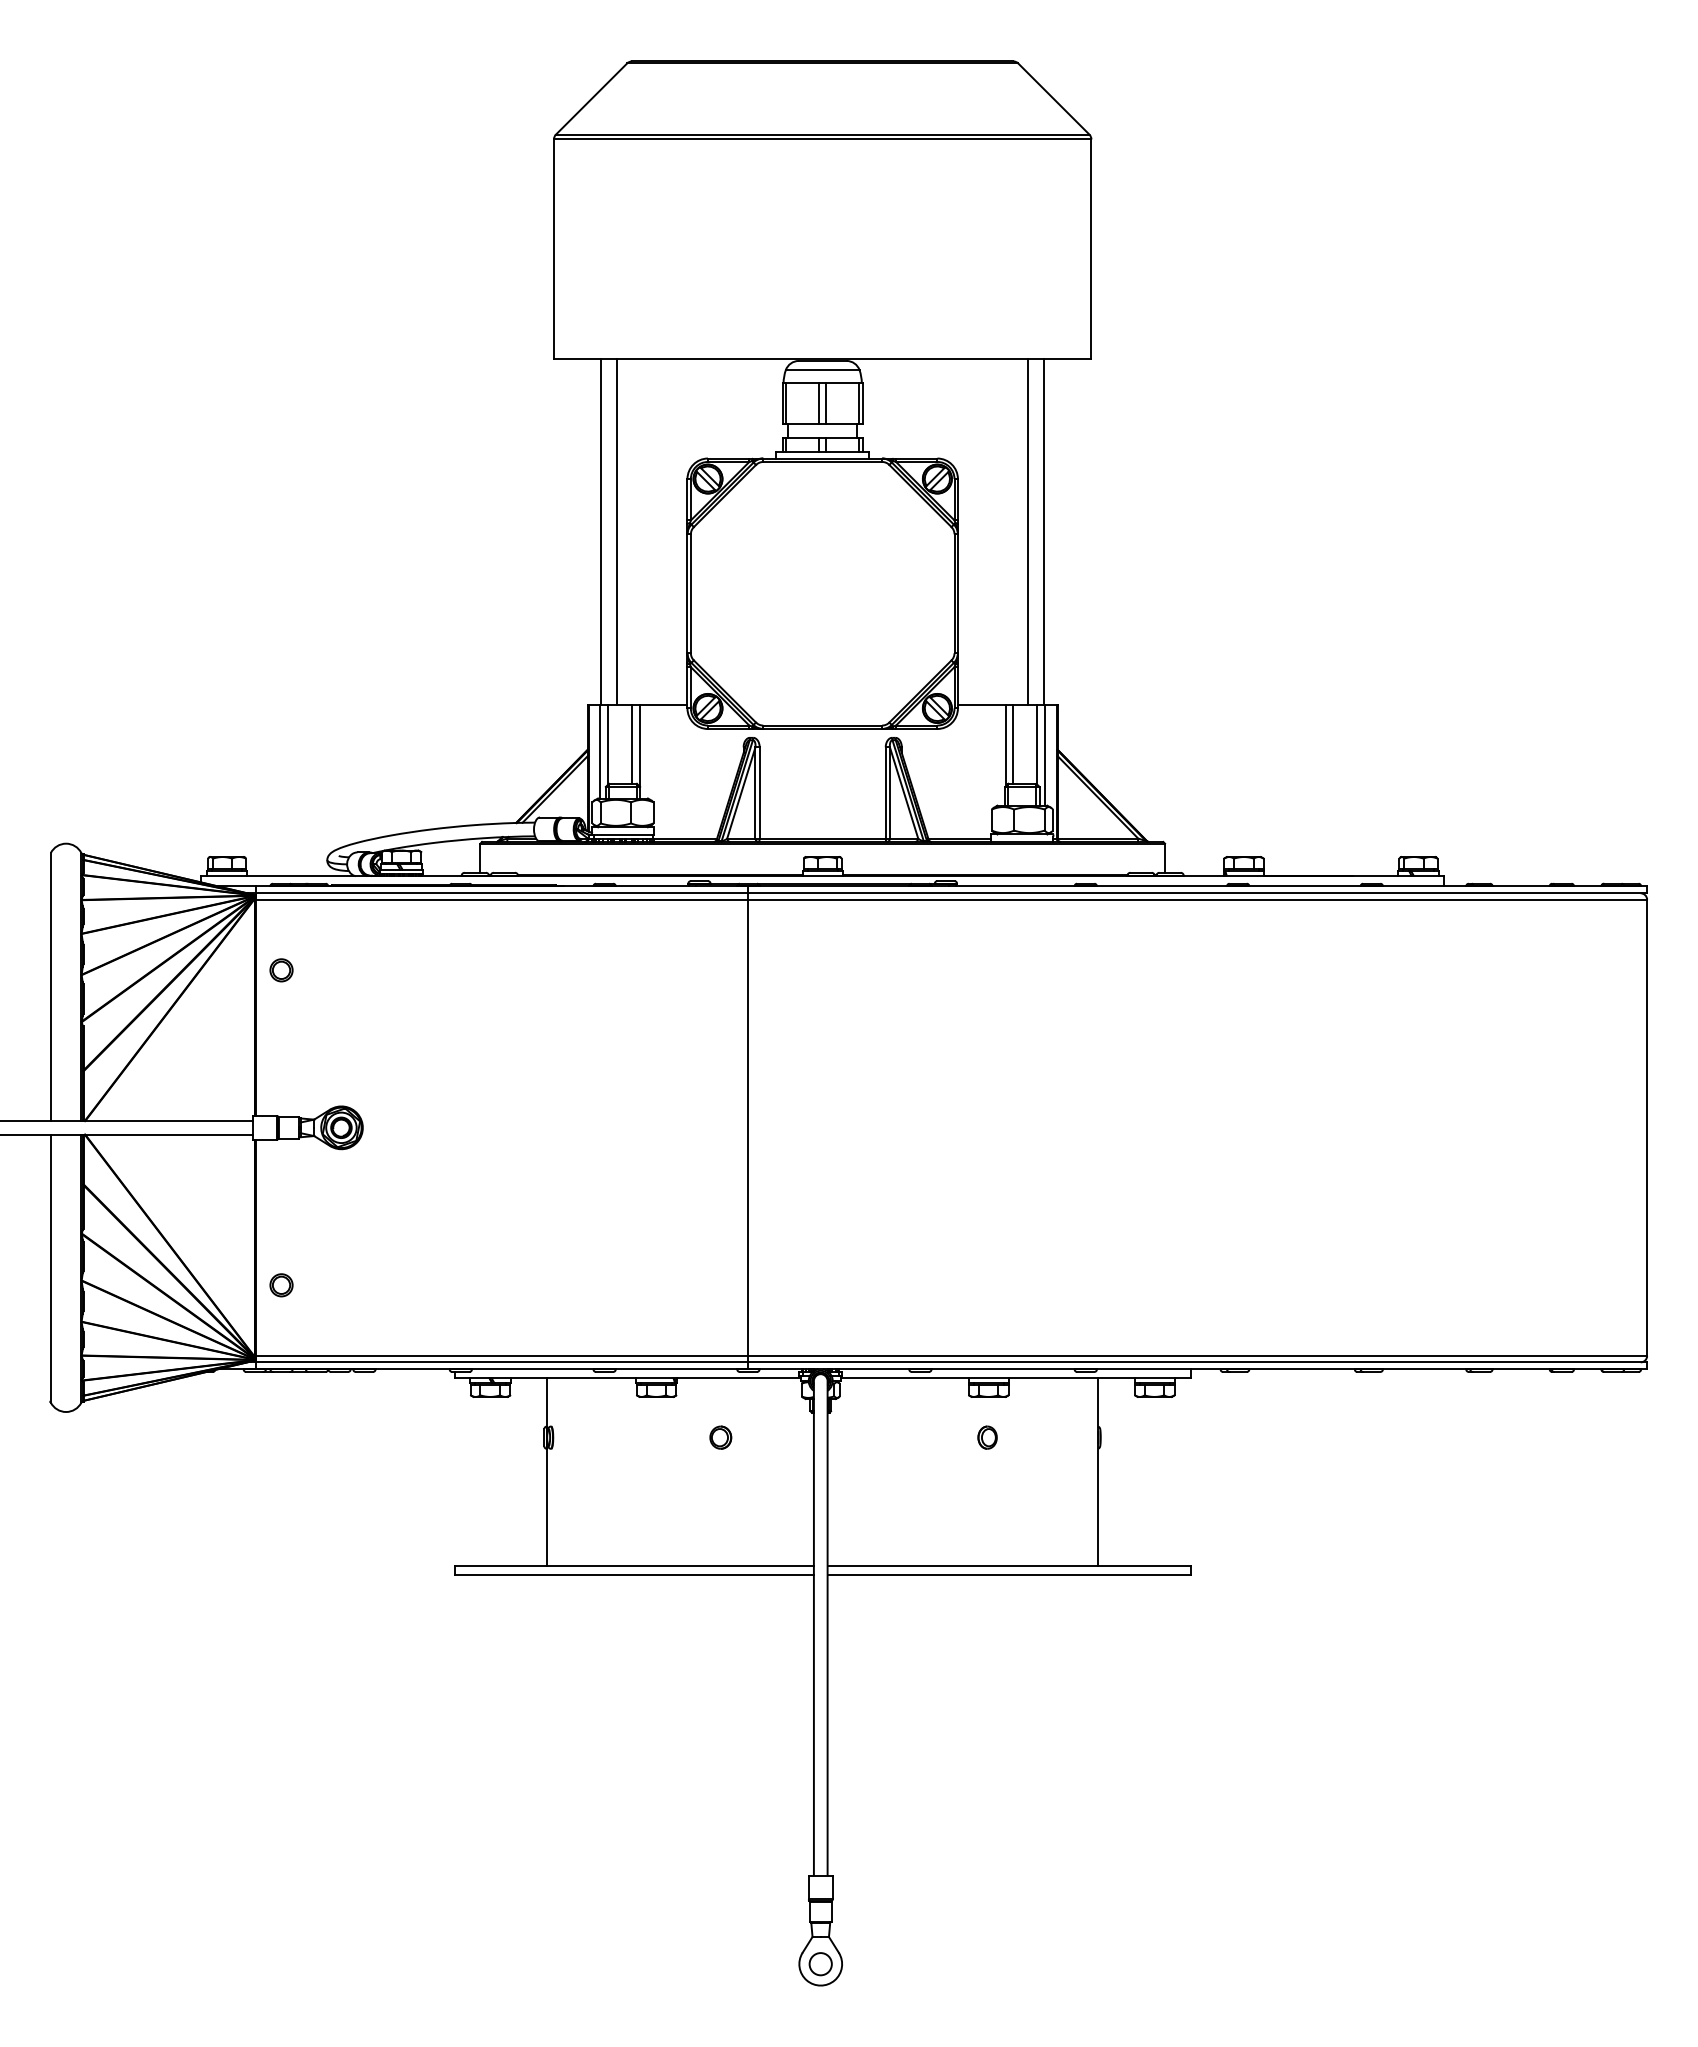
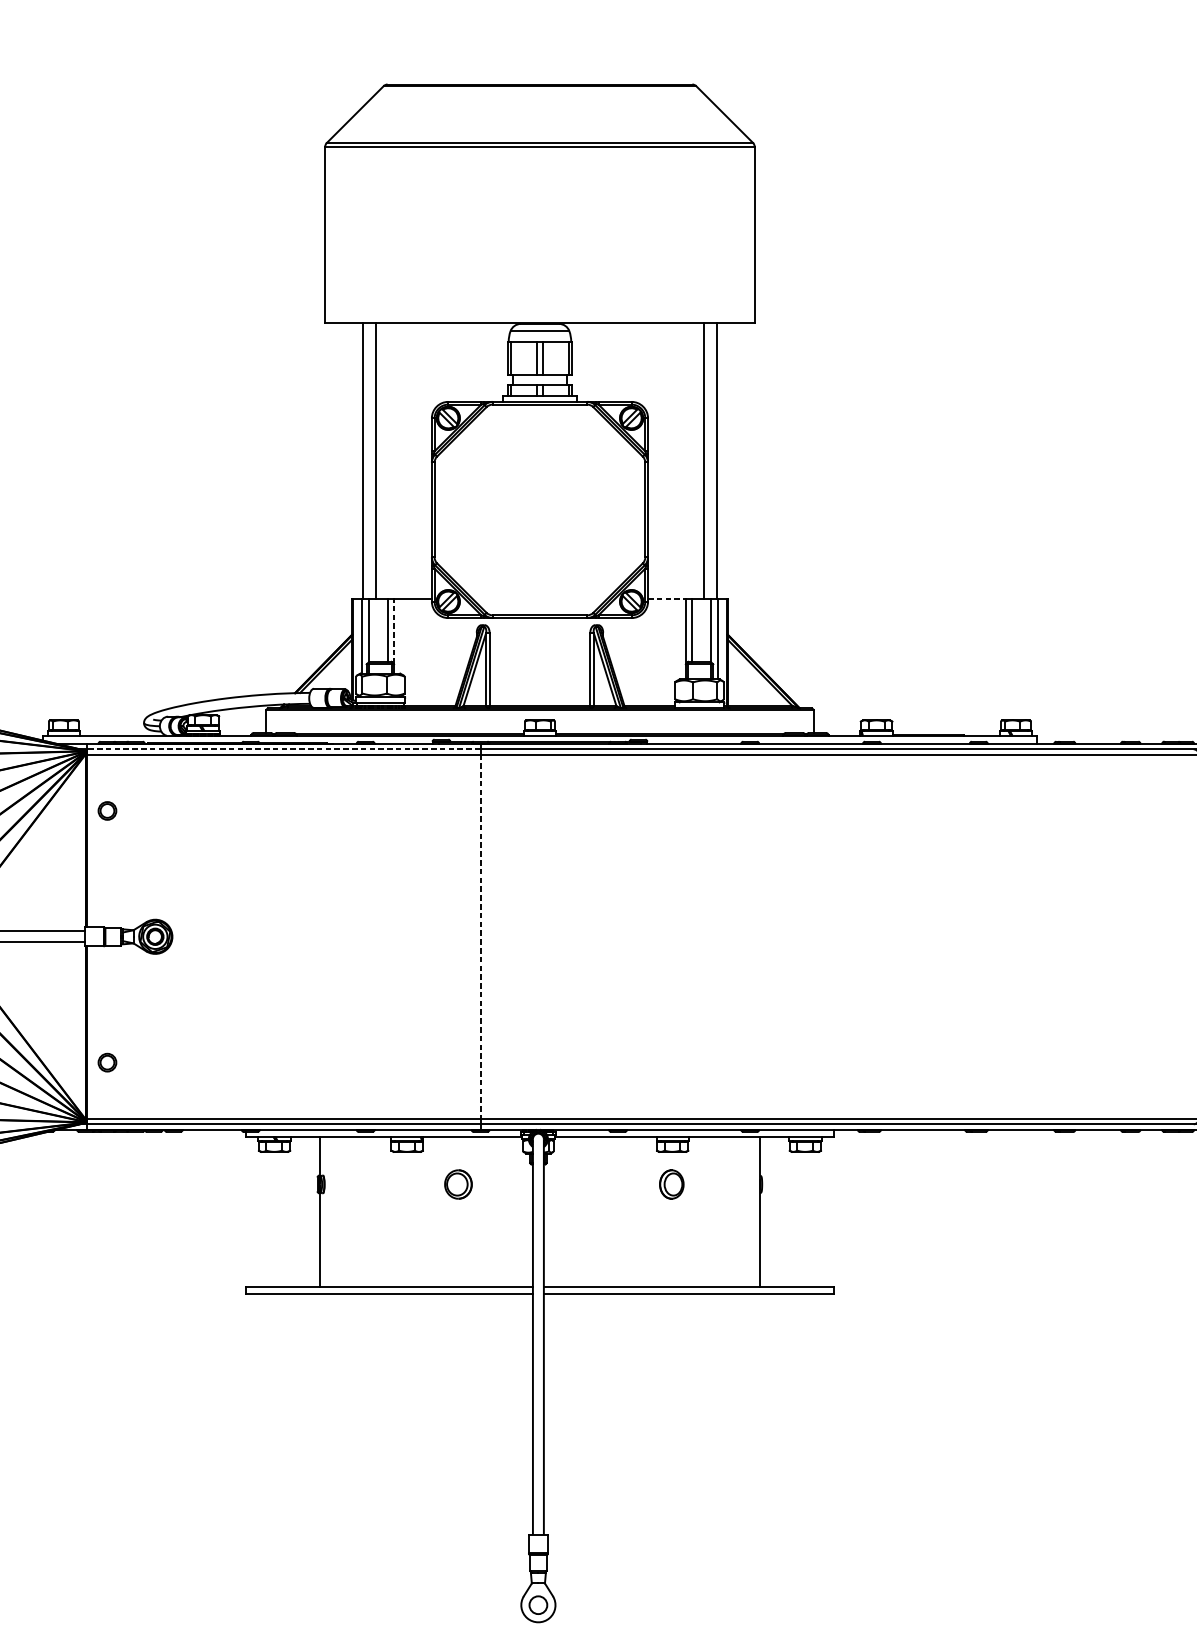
line: (981, 705) -> (666, 599), solid -> dashed
line: (639, 745) -> (393, 631), solid -> dashed
line: (501, 893) -> (283, 749), solid -> dashed
line: (748, 1128) -> (480, 937), solid -> dashed
part: (720, 1437) -> (458, 1184), size x1.6
part: (987, 1437) -> (671, 1184), size x1.6

